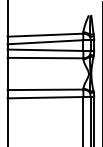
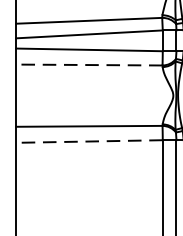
line: (45, 58) -> (89, 65), solid -> dashed
line: (45, 97) -> (89, 141), solid -> dashed

